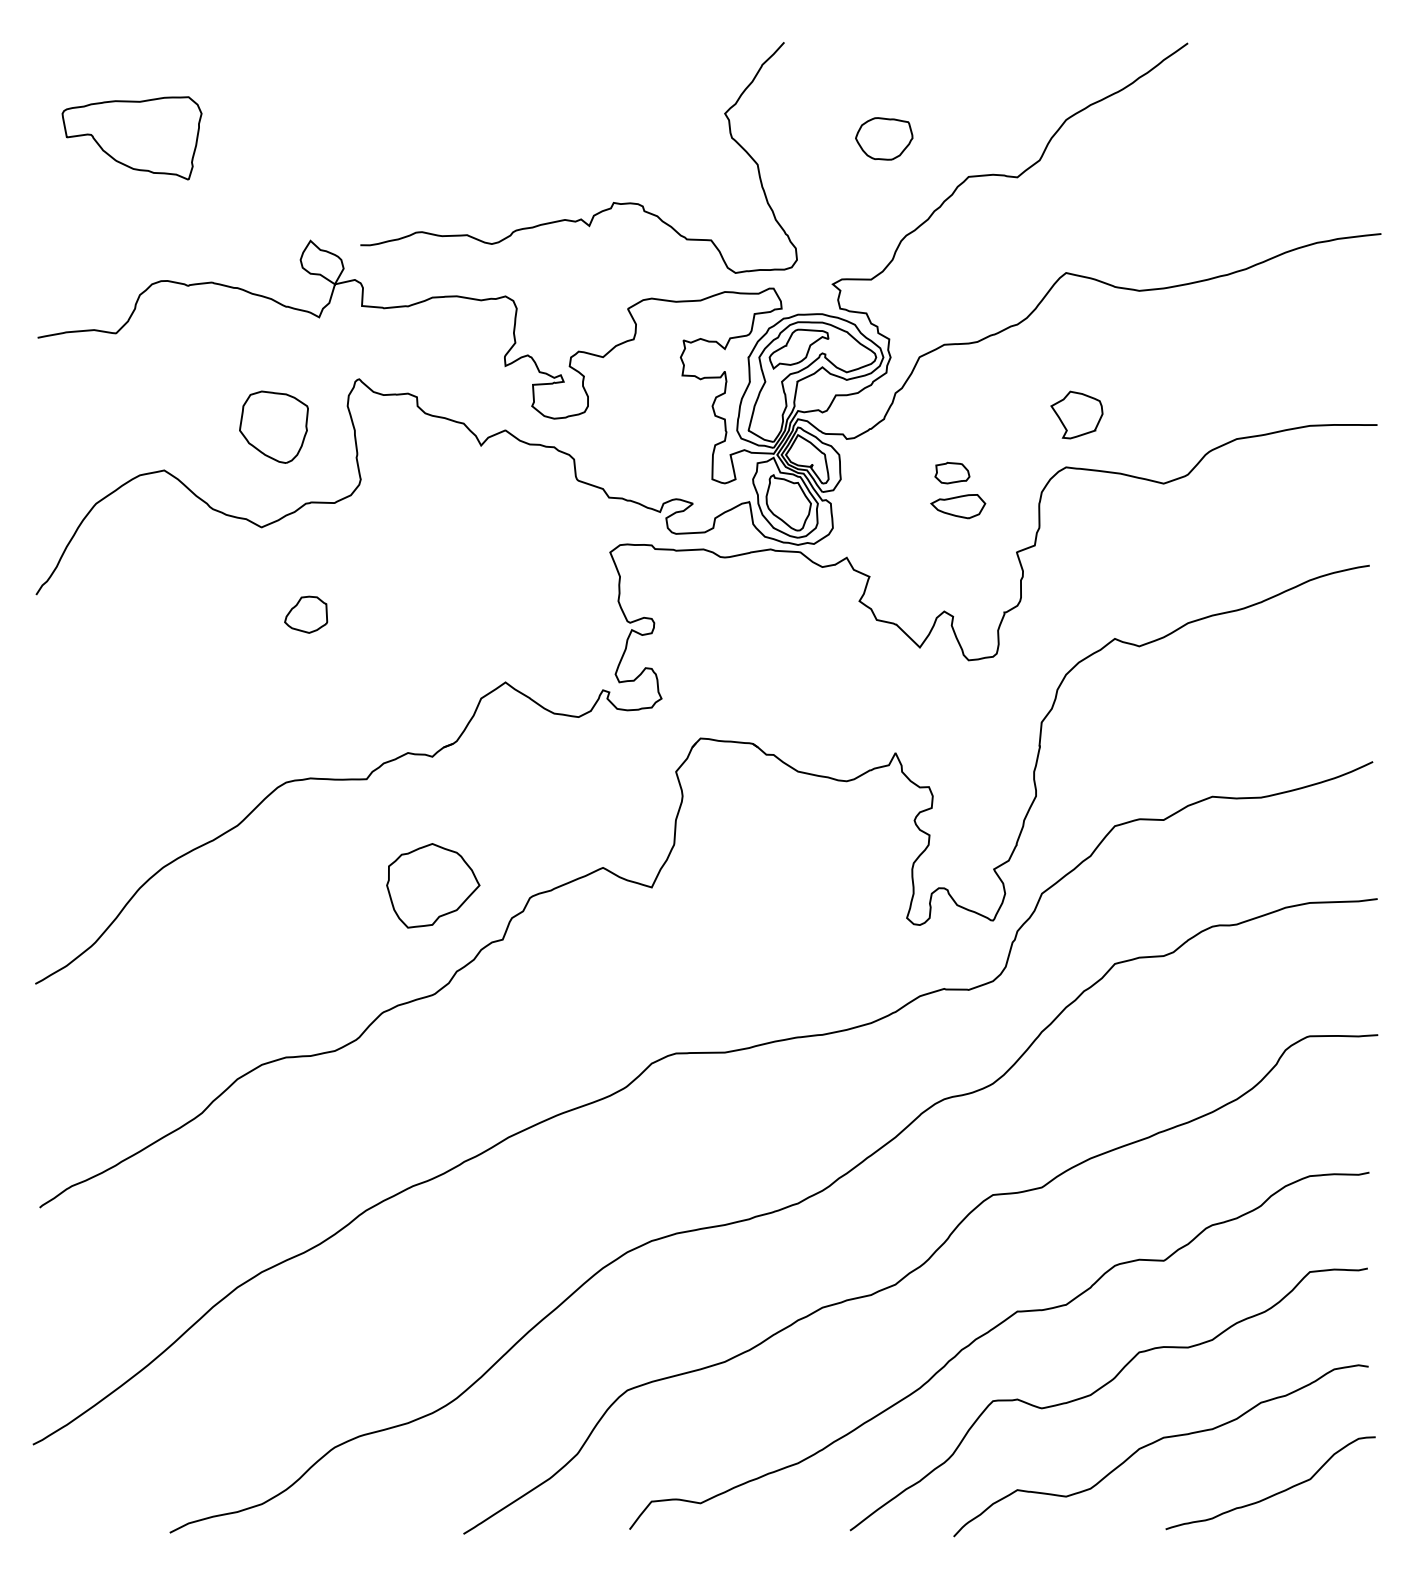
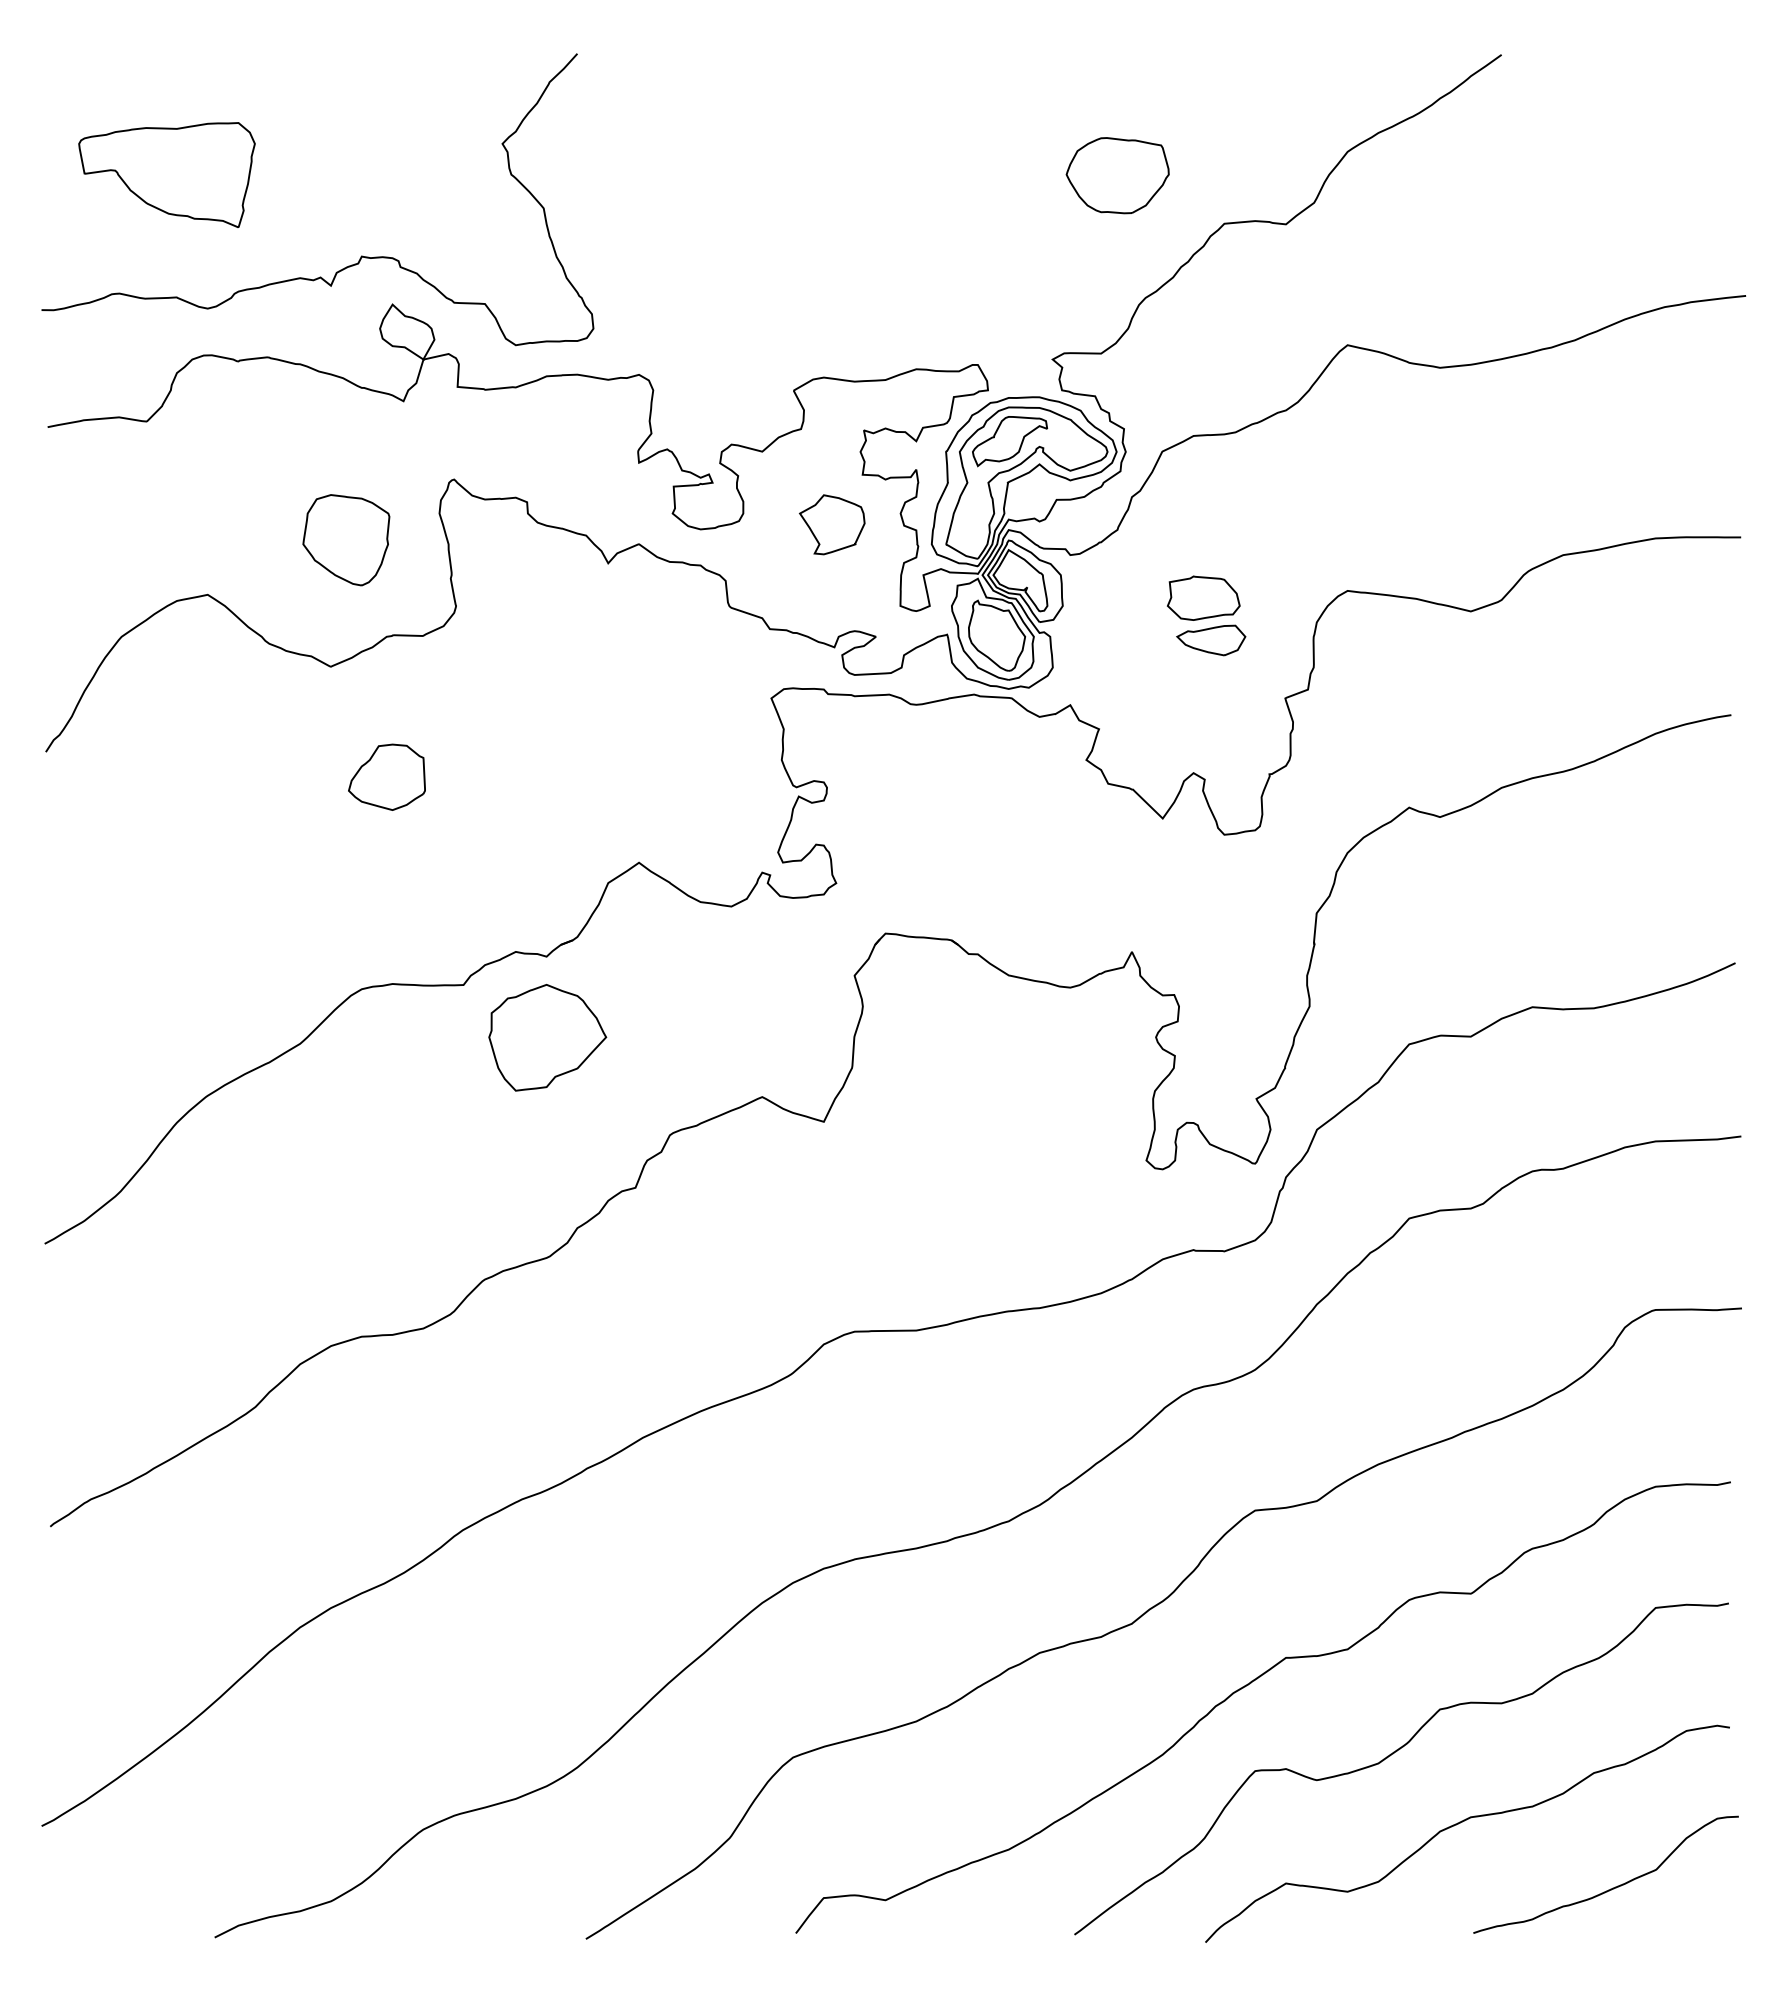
part: (884, 138) -> (1117, 175), size x1.43
curve: (613, 202) -> (361, 255), moved
part: (1077, 414) -> (832, 524), moved
part: (952, 472) -> (1203, 597), size x1.67
part: (305, 614) -> (386, 776), size x1.43
part: (433, 885) -> (547, 1037), moved

